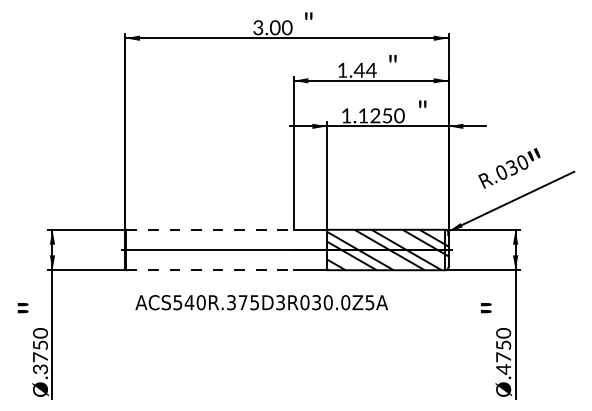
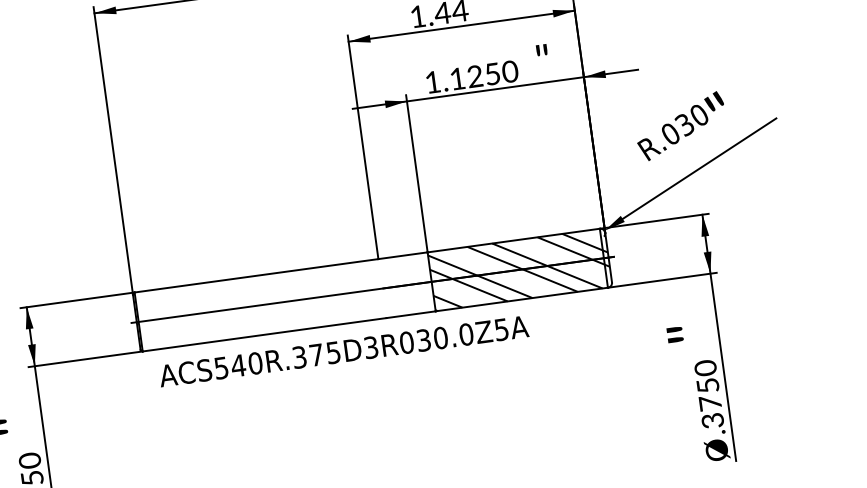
line: (209, 229) -> (255, 275), dashed -> solid
line: (209, 270) -> (263, 335), dashed -> solid
text: (261, 302) -> (343, 351), moved
text: (503, 369) -> (712, 420), .4750 -> .3750

